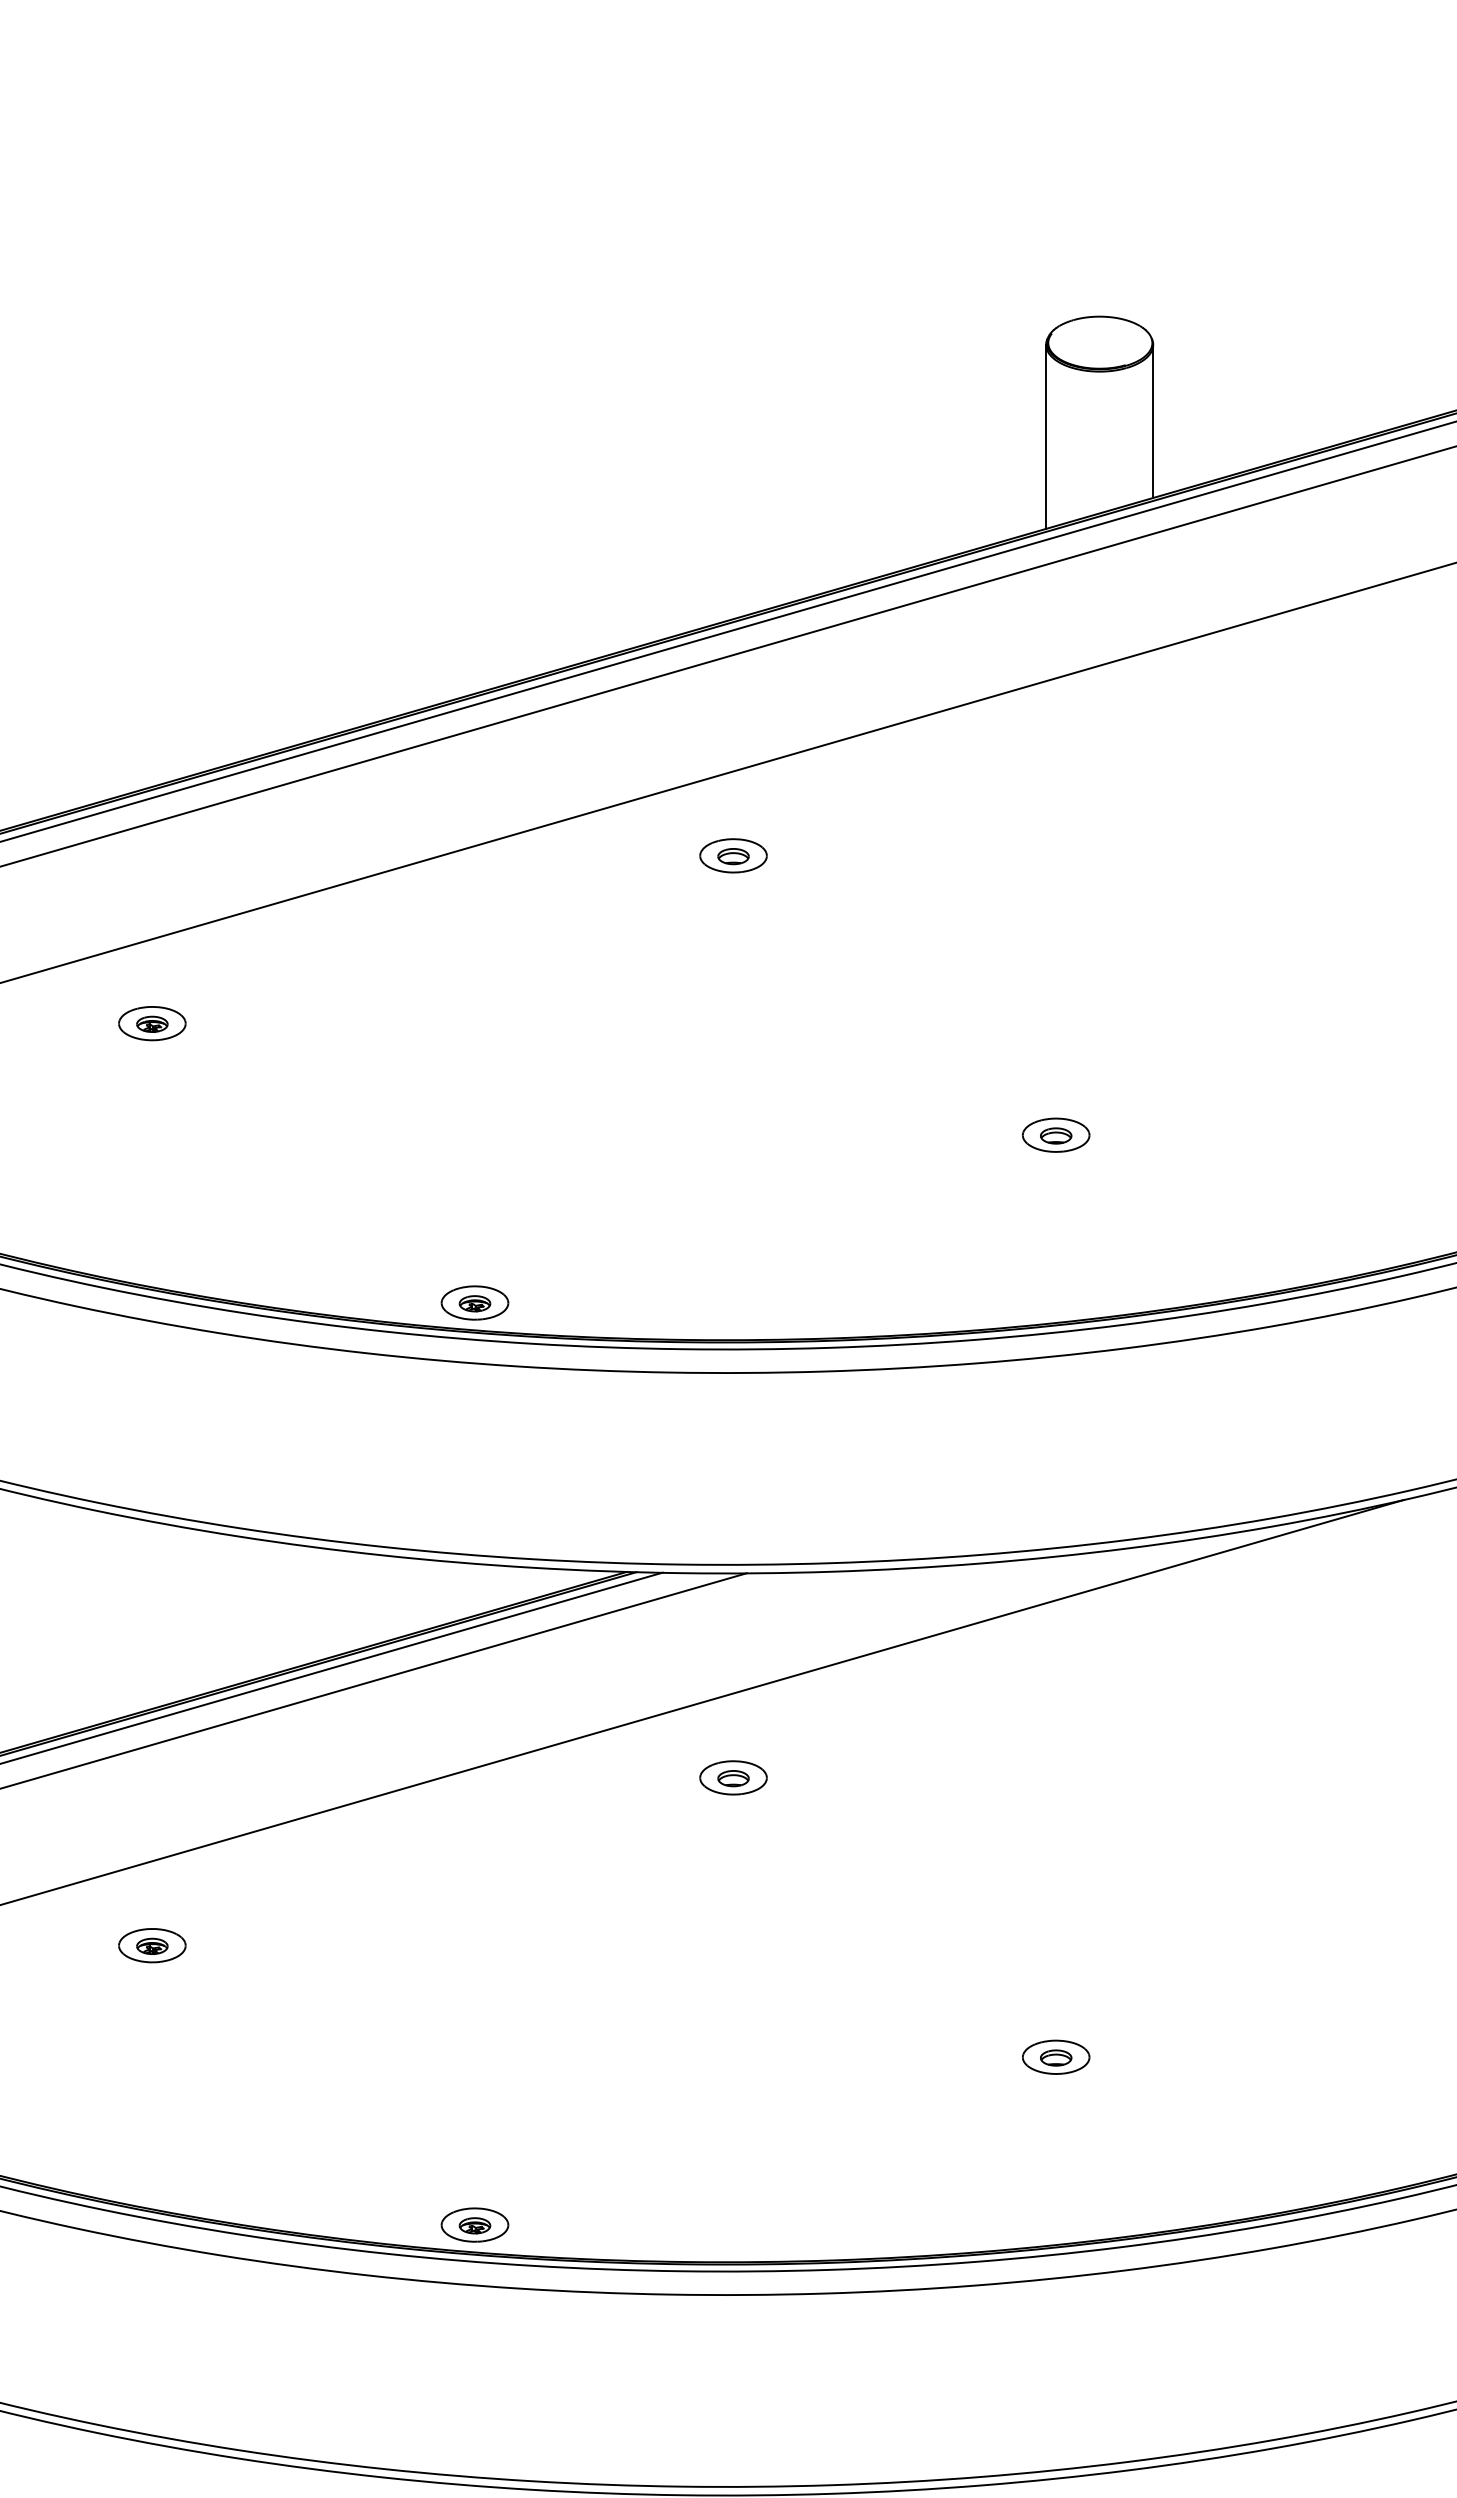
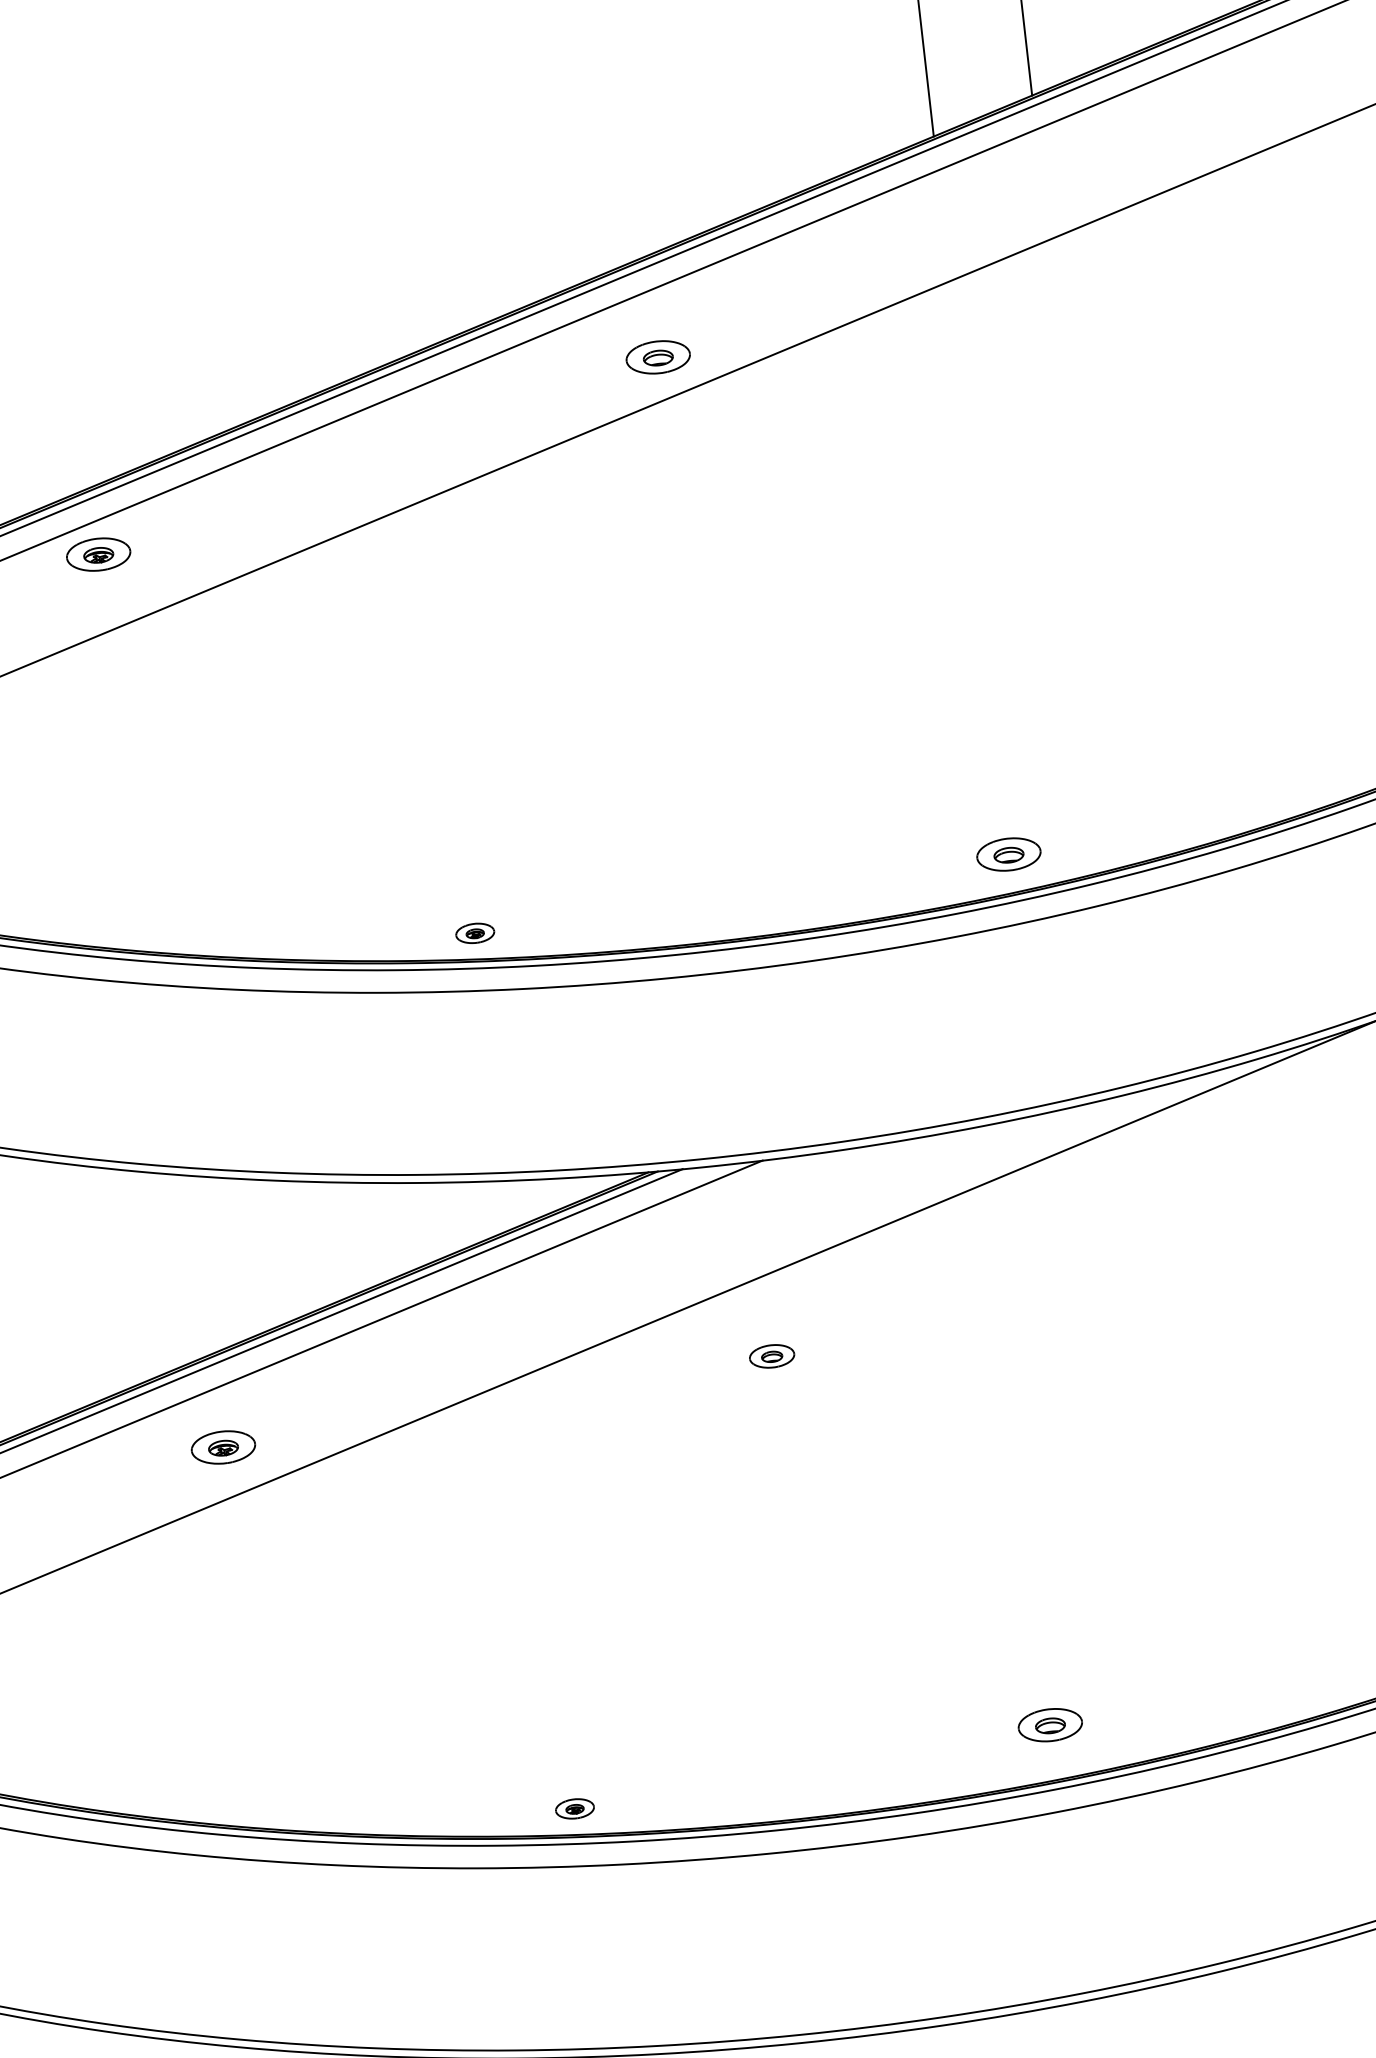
part: (733, 855) -> (658, 357), moved
part: (152, 1023) -> (98, 554), moved
part: (1056, 1134) -> (1009, 853), moved
part: (474, 1302) -> (474, 932), size x0.6
part: (733, 1777) -> (772, 1355), size x0.7
part: (152, 1945) -> (223, 1447), moved
part: (1056, 2056) -> (1050, 1724), moved
part: (474, 2224) -> (574, 1808), size x0.6

